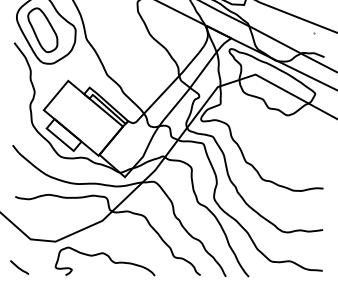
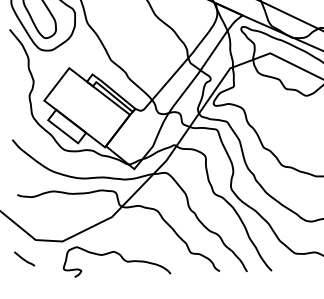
curve: (19, 267) -> (24, 258), moved

